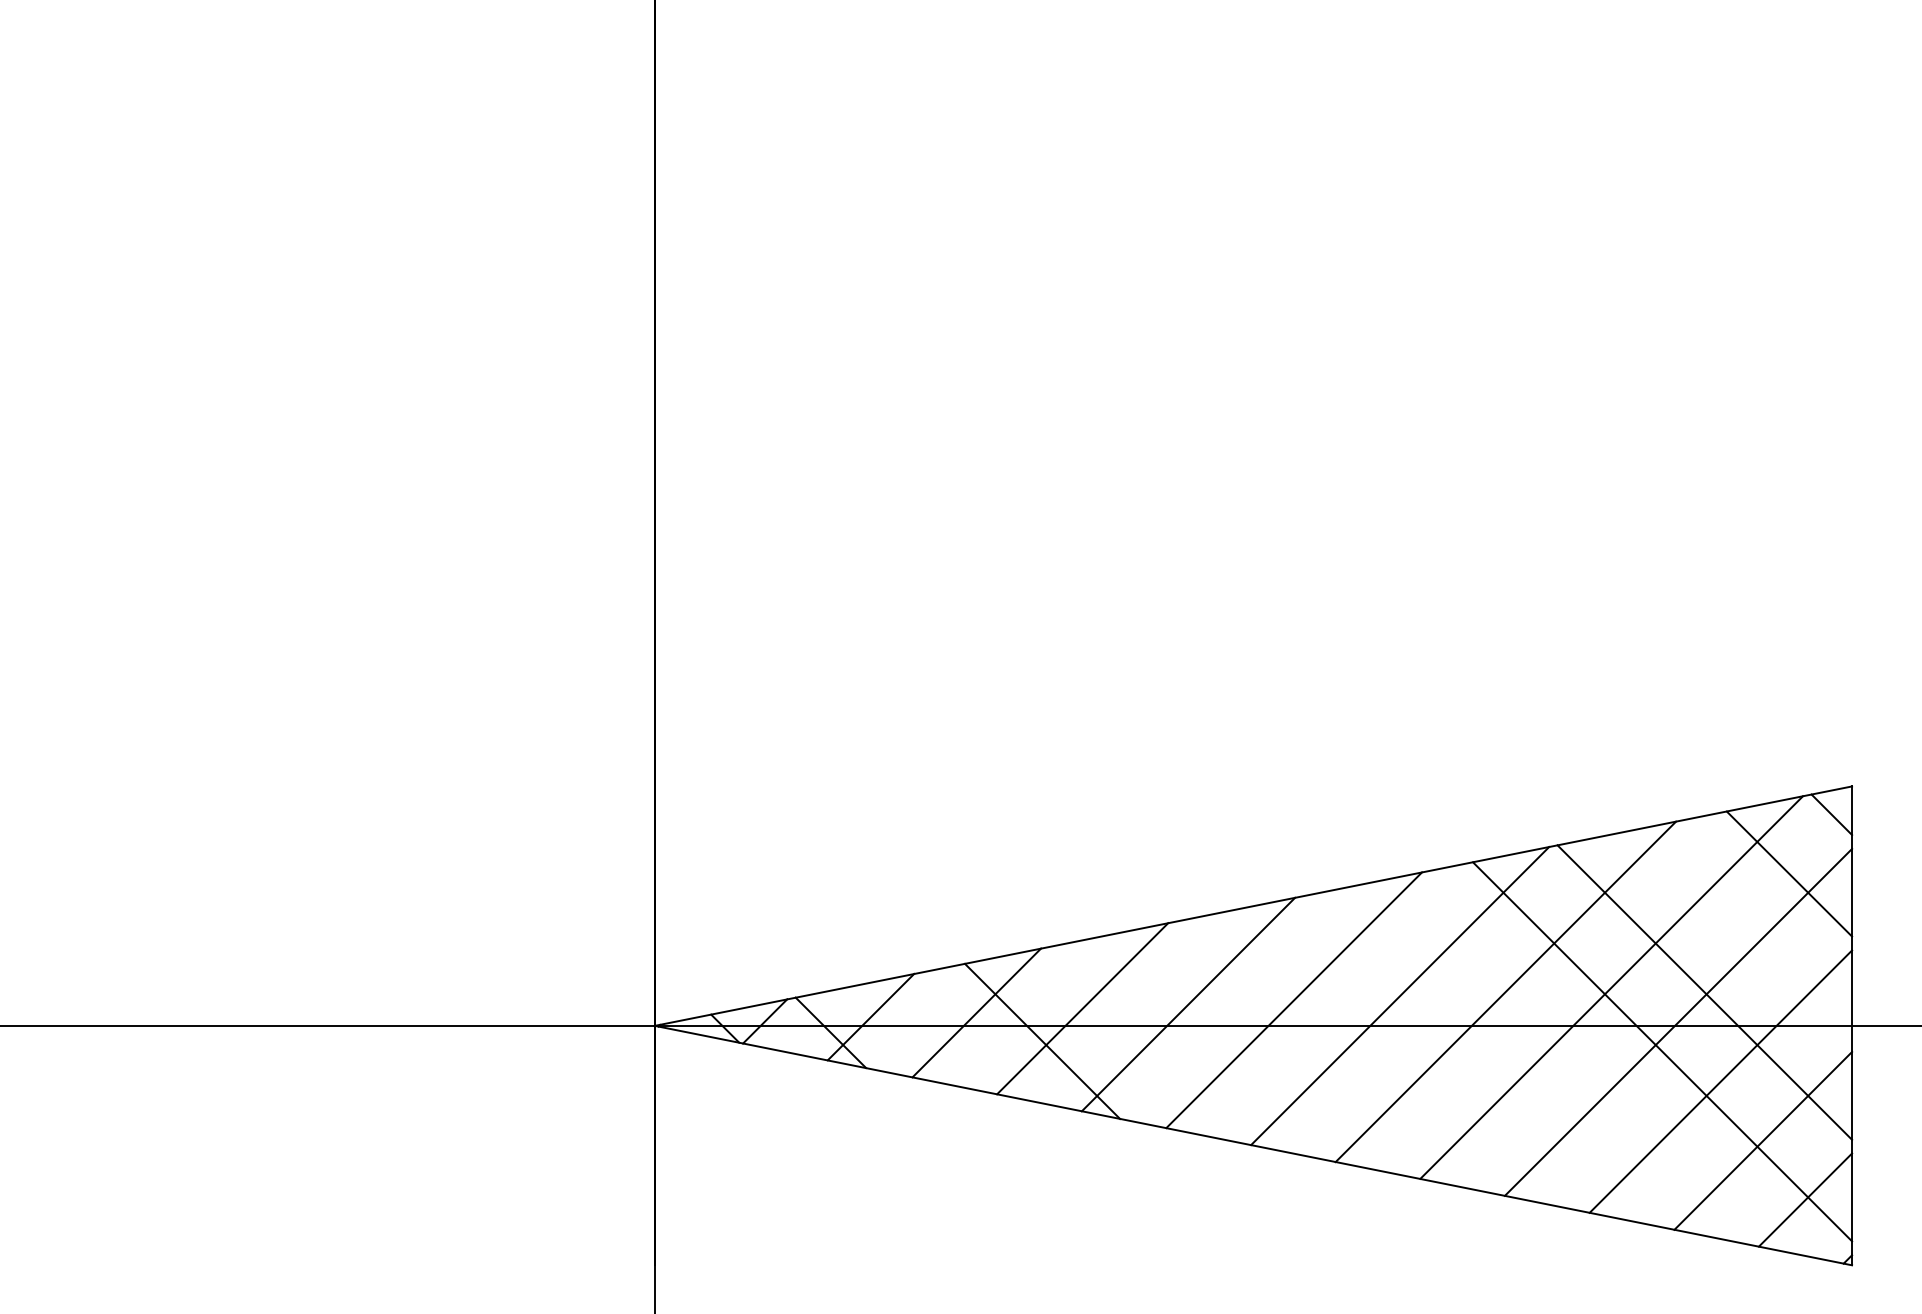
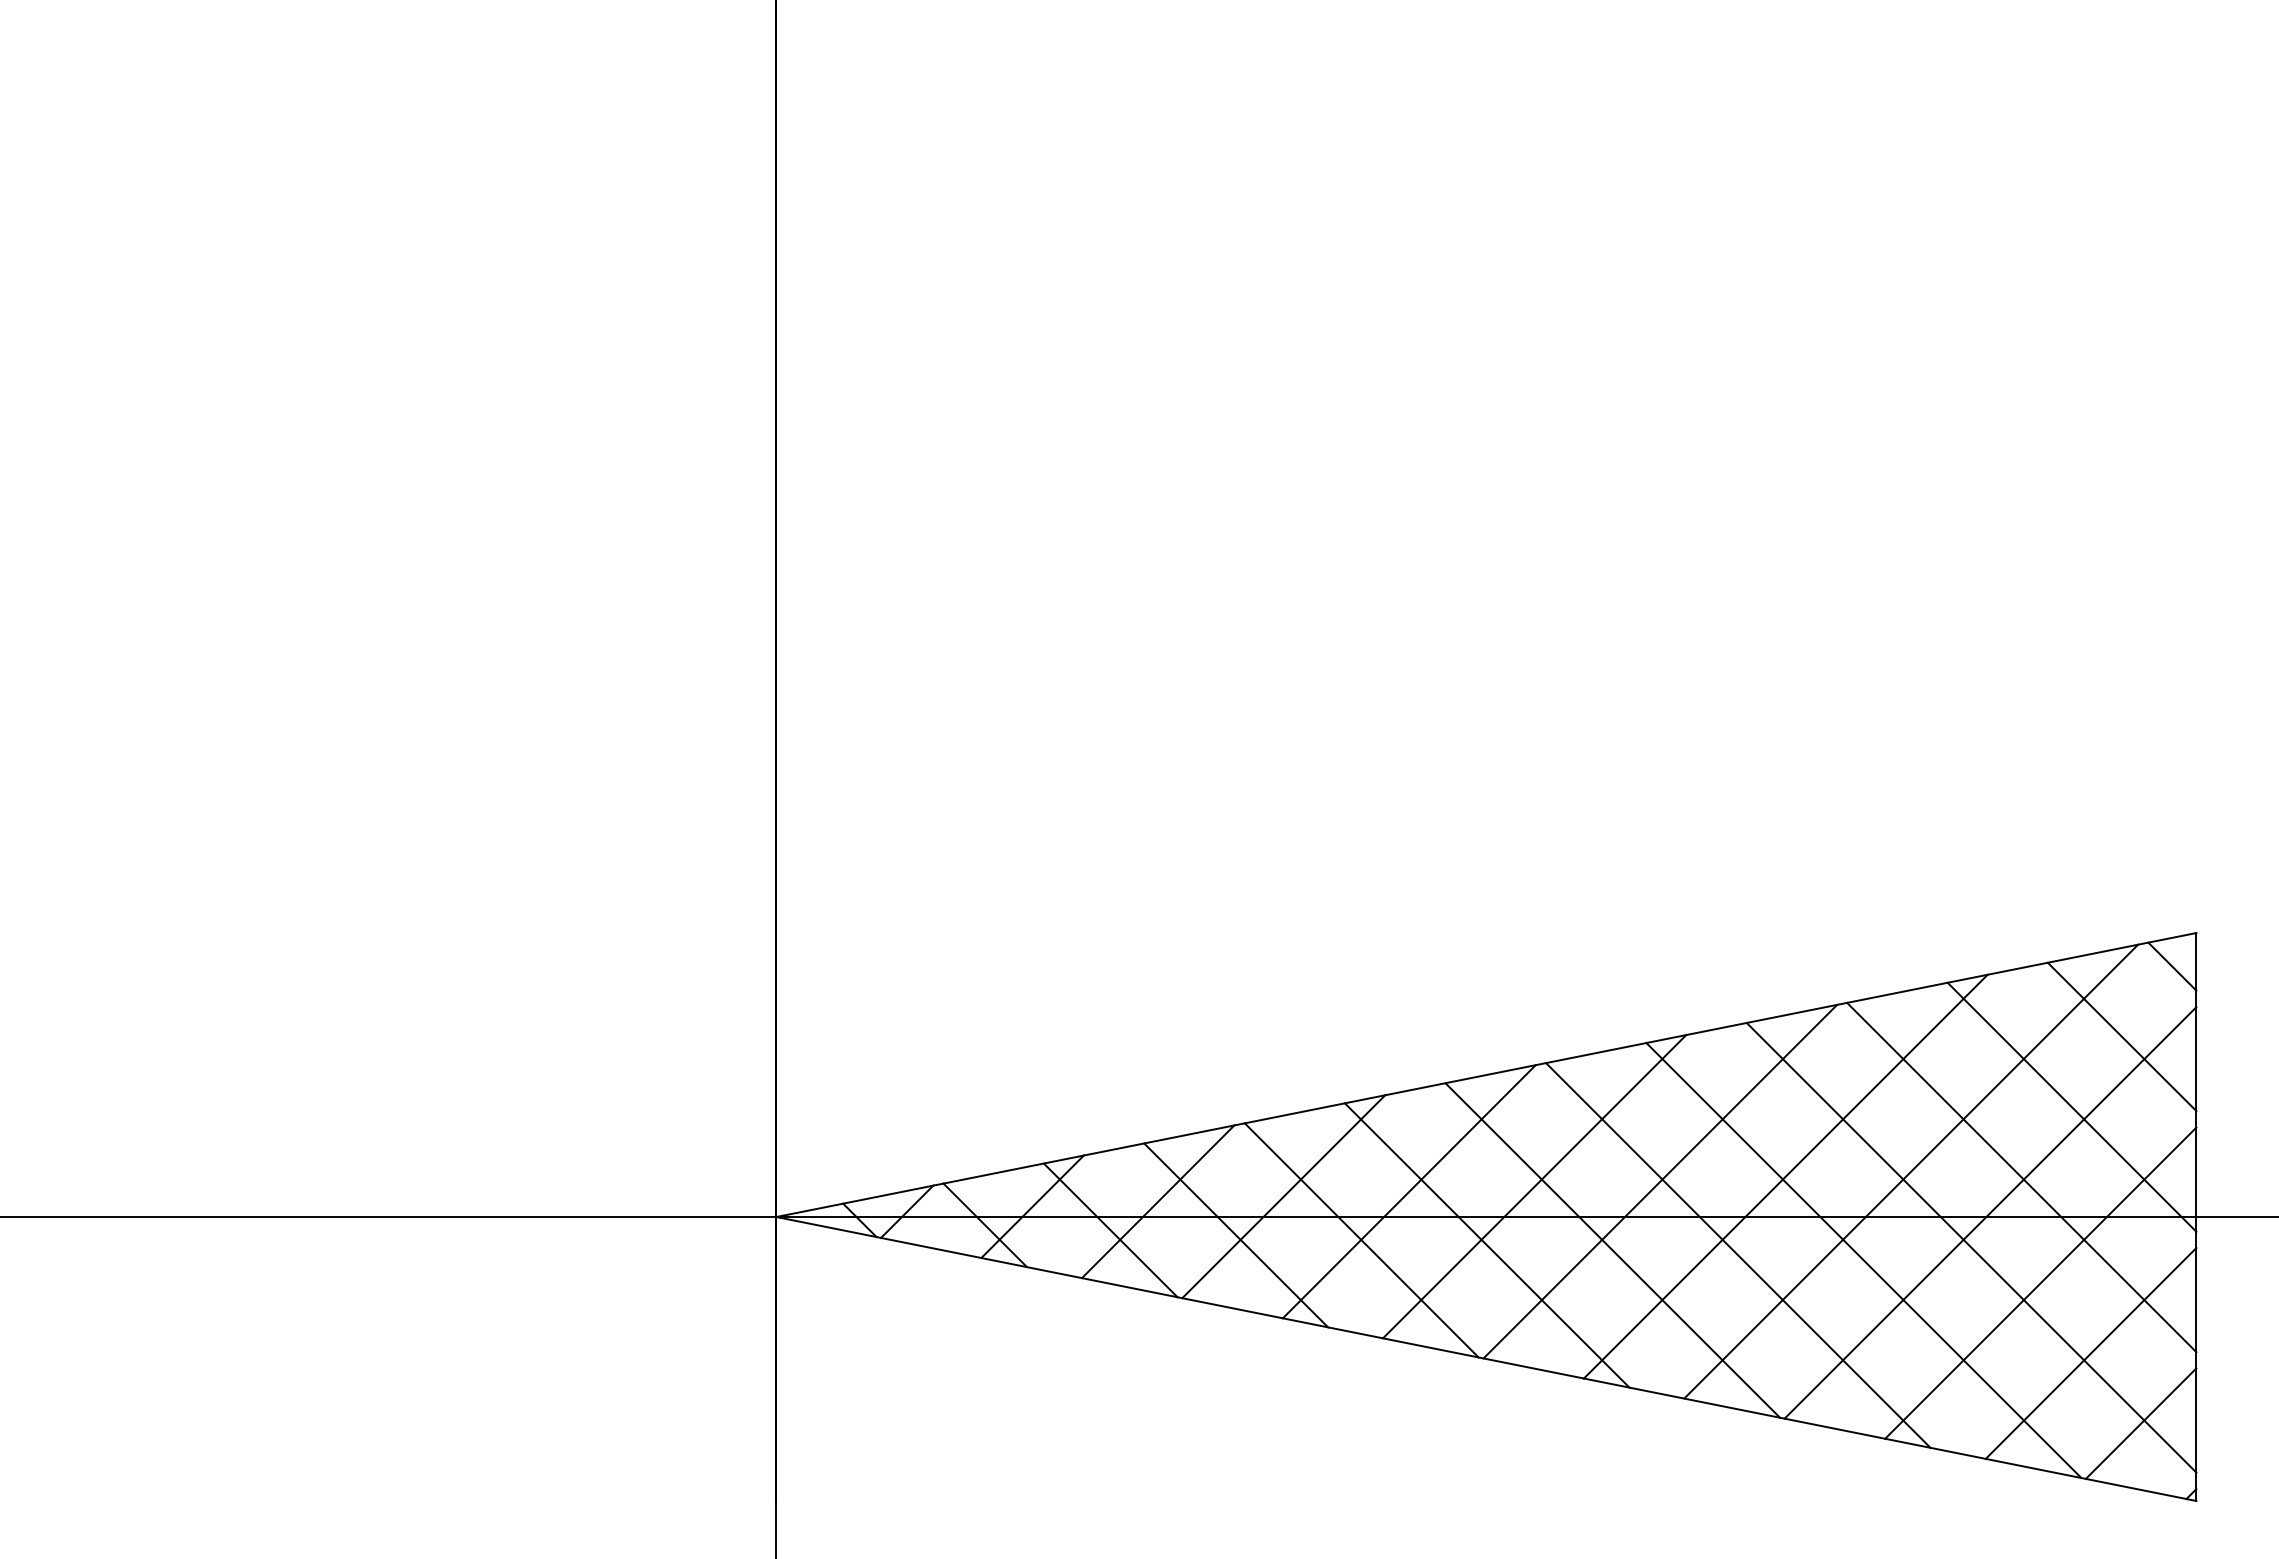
line: (1746, 932) -> (2071, 1106), added
line: (936, 1037) -> (1110, 1230), added
line: (1148, 1045) -> (1361, 1240), added
line: (1254, 1049) -> (1487, 1245), added
line: (1359, 1054) -> (1612, 1250), added
line: (1466, 1058) -> (1738, 1255), added
line: (1571, 1062) -> (1863, 1260), added

